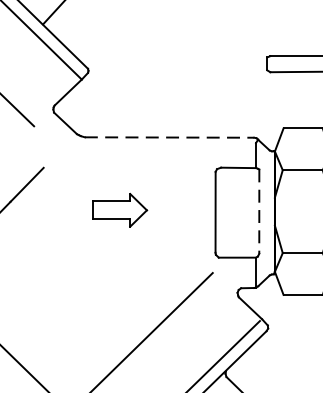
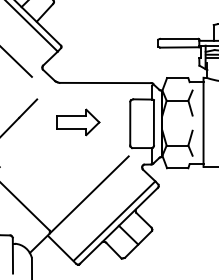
line: (169, 138) -> (105, 83), dashed -> solid
part: (120, 210) -> (78, 122), size x1.43
line: (258, 212) -> (153, 123), dashed -> solid

